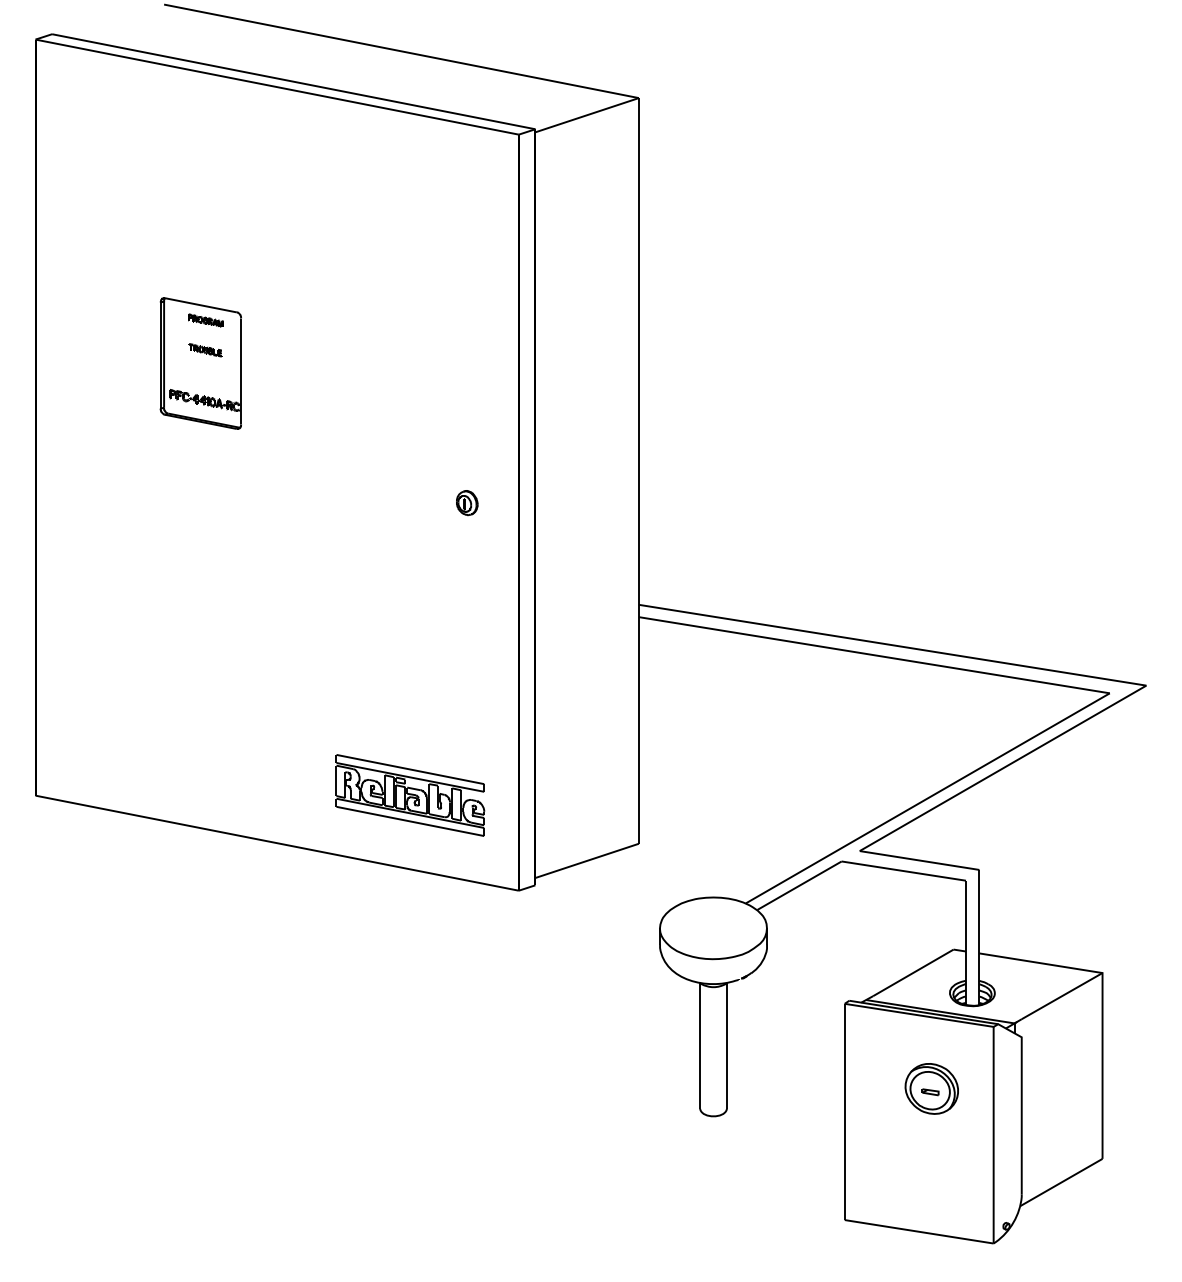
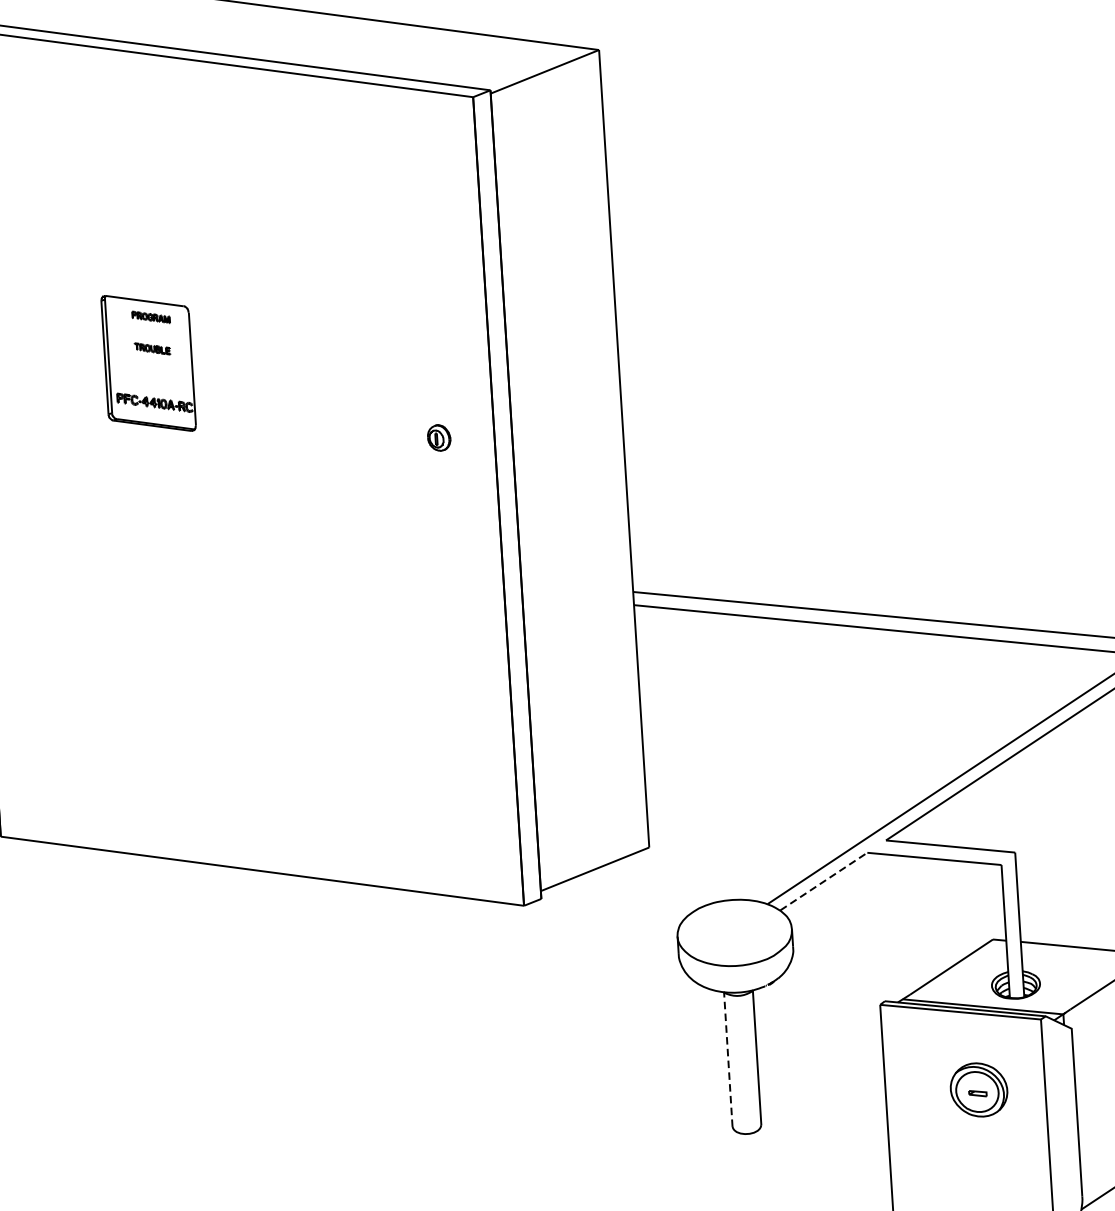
part: (467, 503) -> (439, 438), moved
part: (410, 795) -> (401, 811), removed
line: (799, 885) -> (823, 881), solid -> dashed
line: (700, 1046) -> (728, 1060), solid -> dashed

